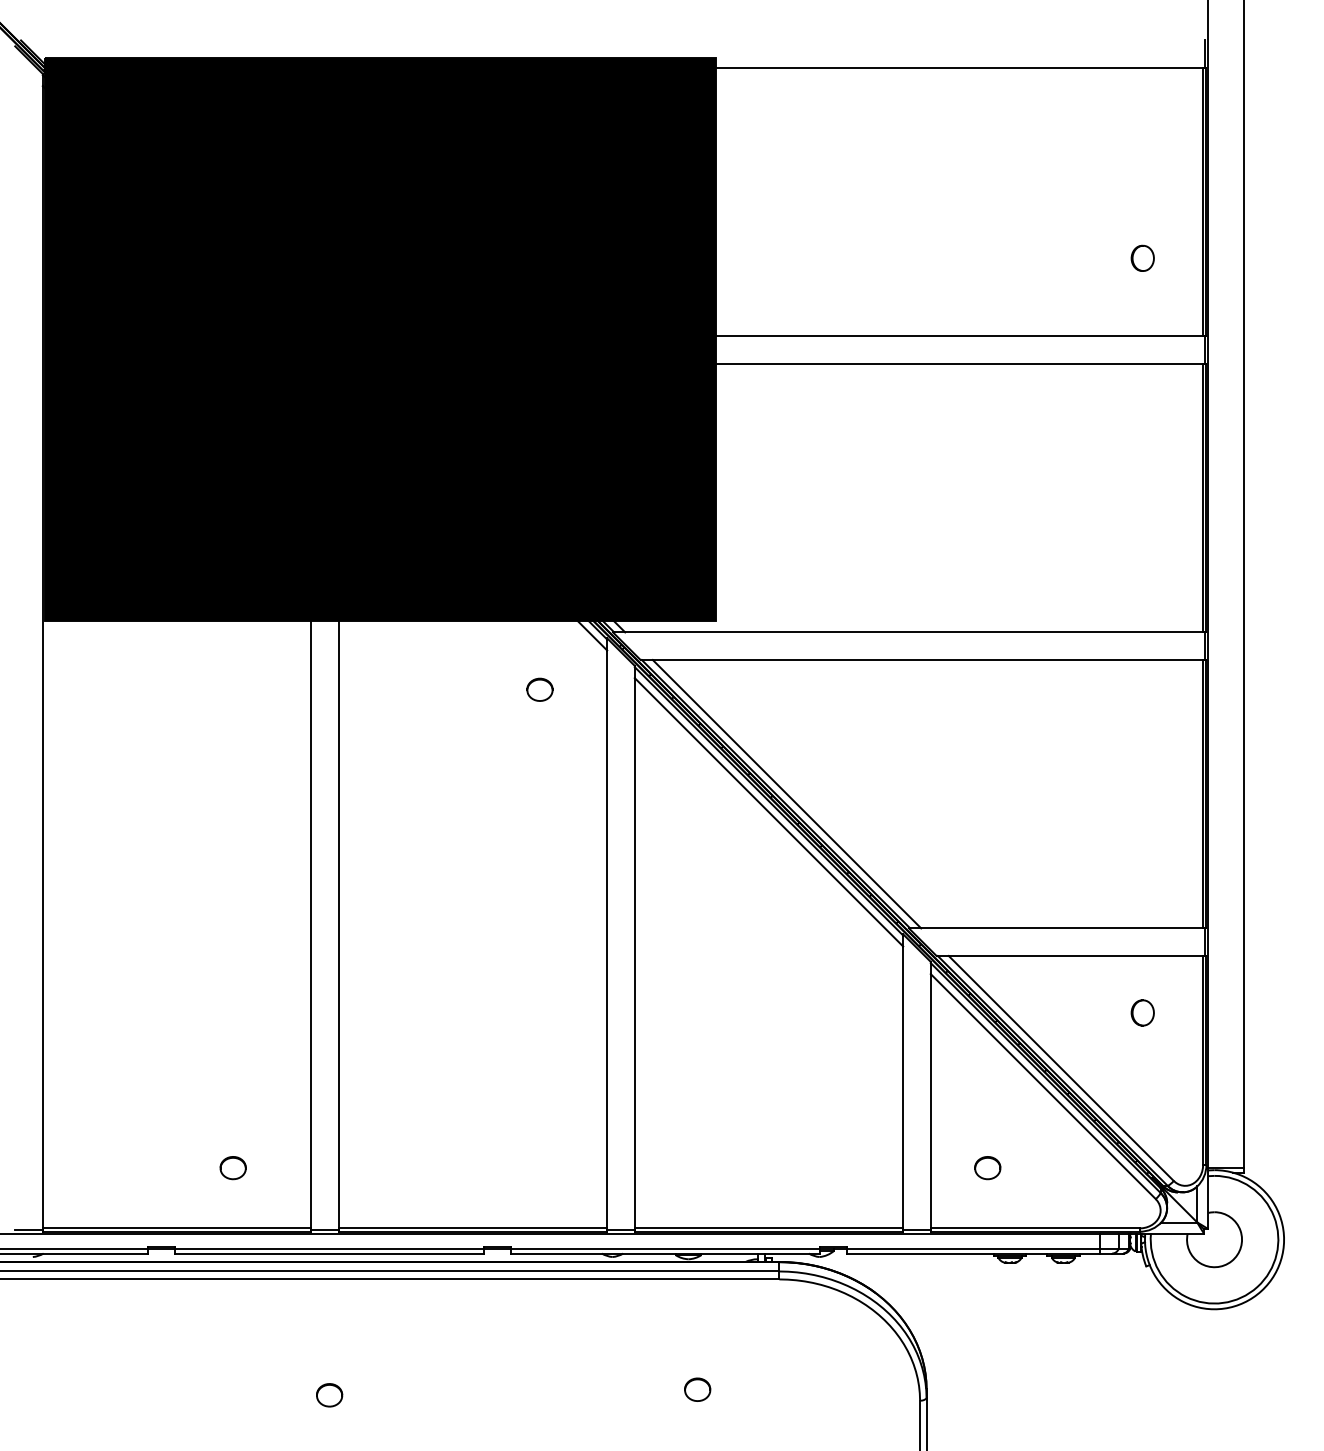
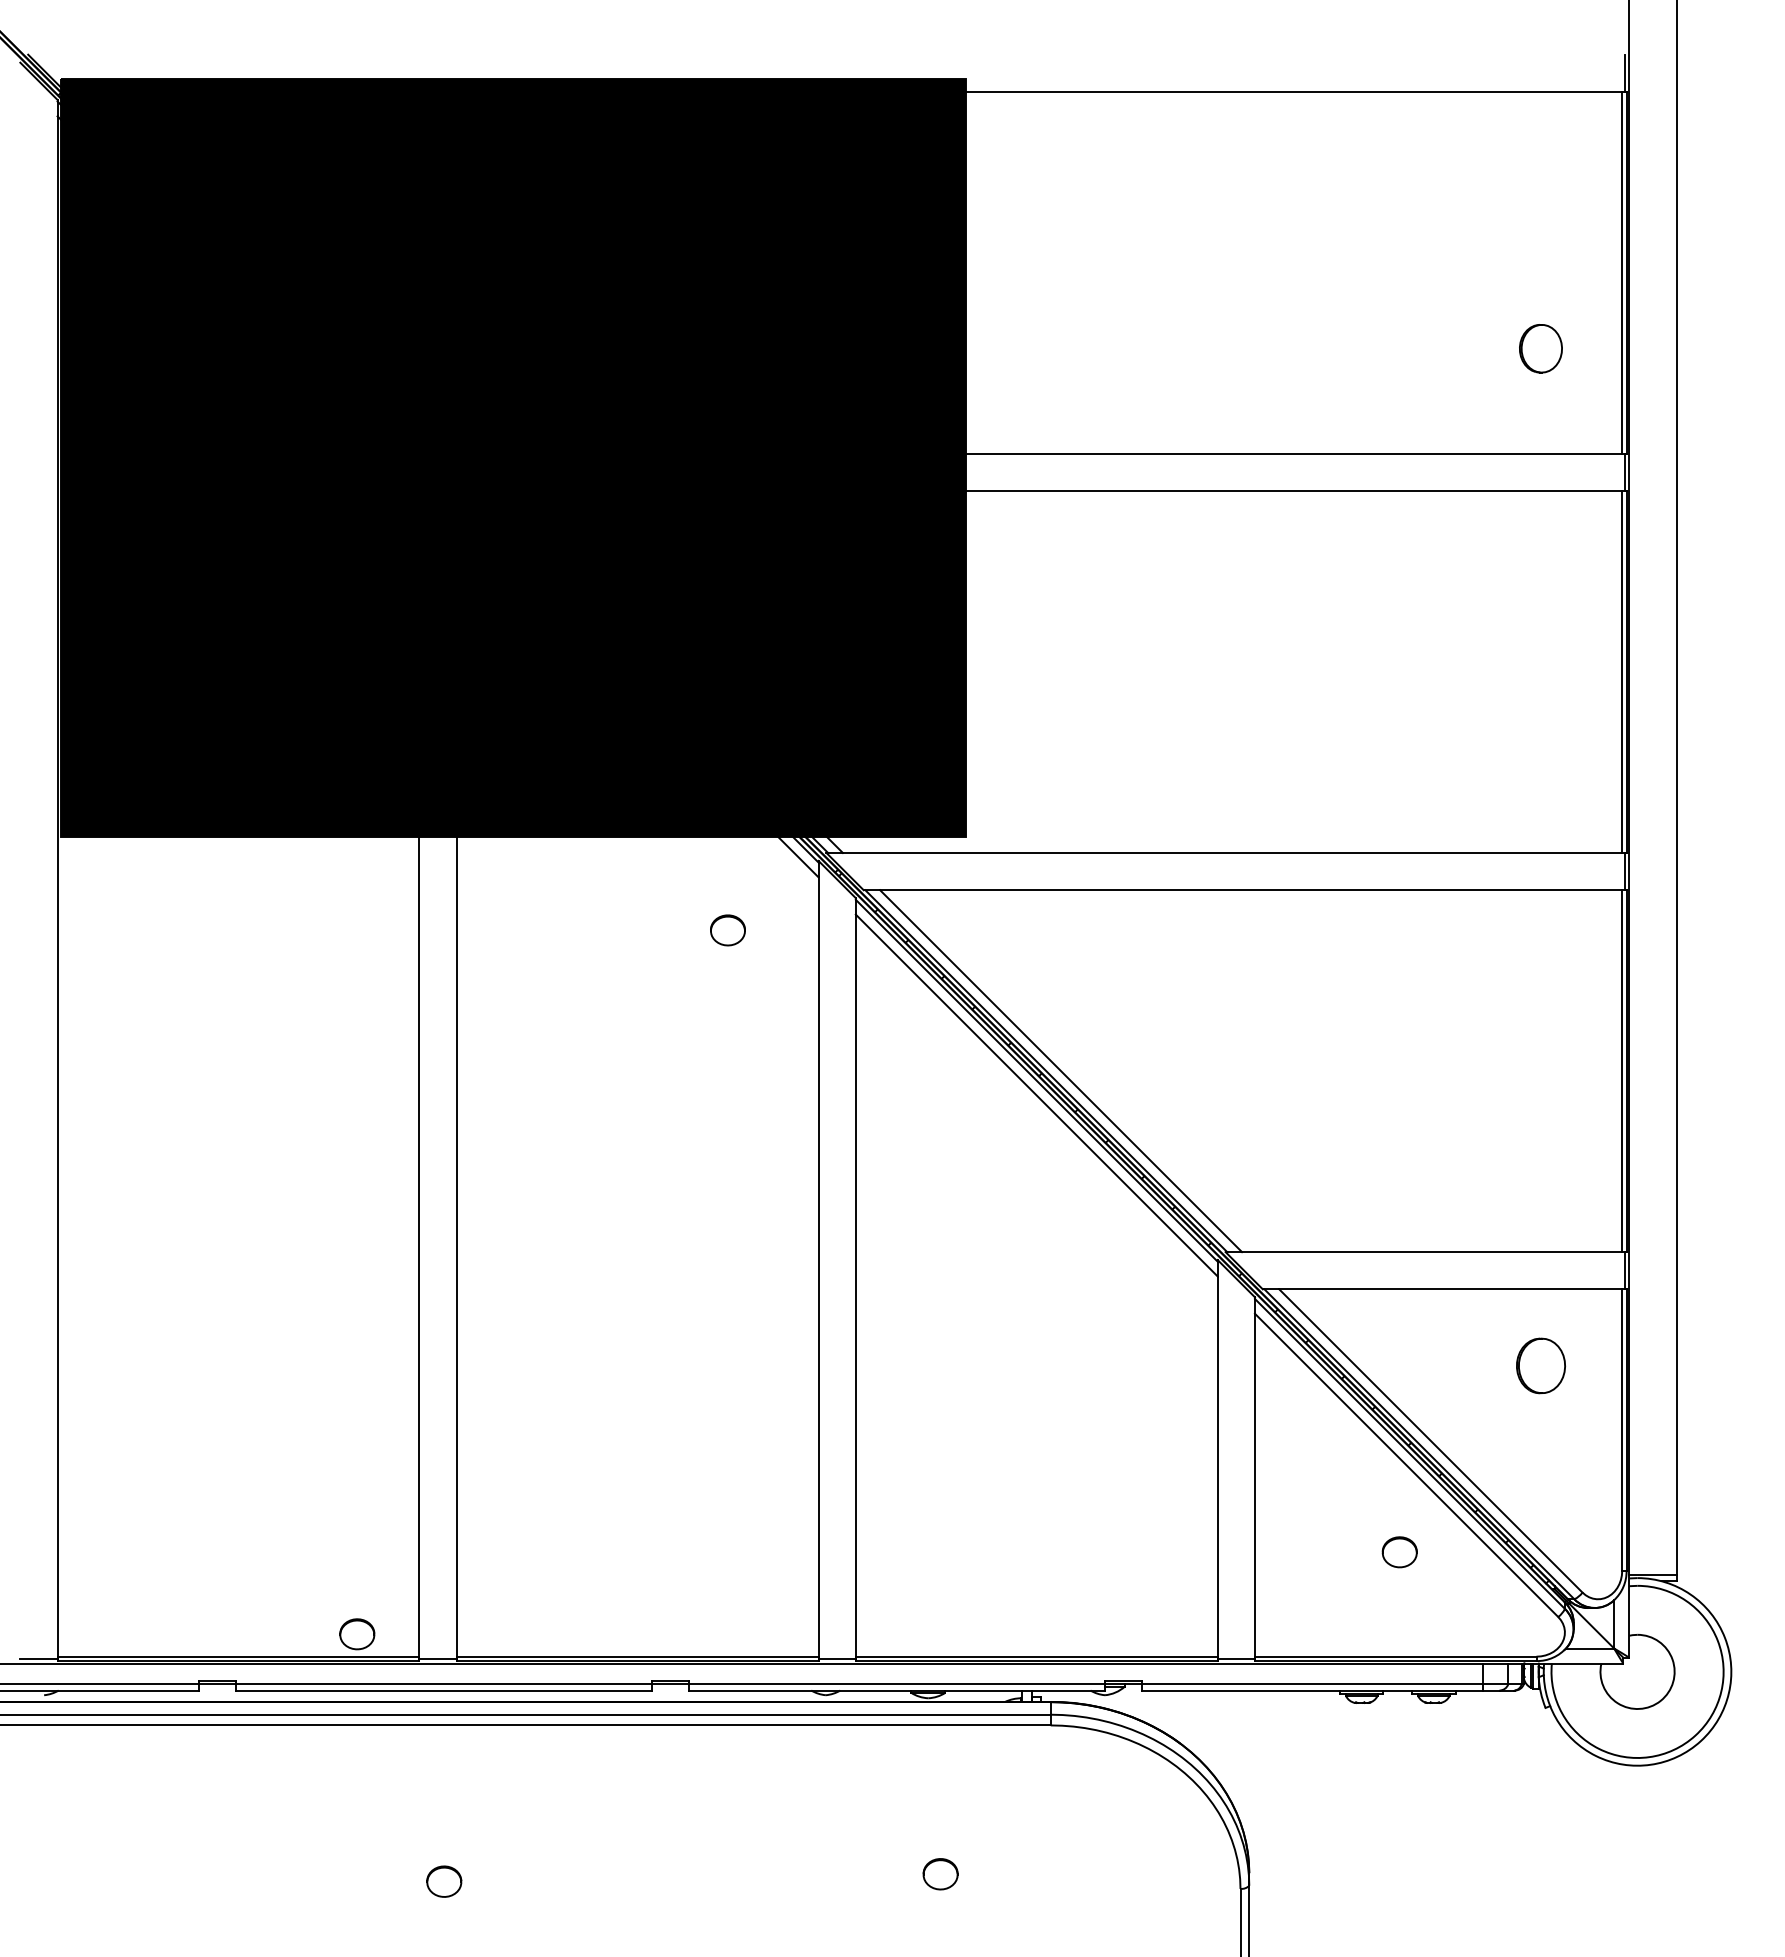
part: (1142, 258) -> (1540, 348), size x1.4
part: (1142, 1013) -> (1540, 1366), size x1.6
part: (233, 1168) -> (357, 1634), moved
part: (987, 1168) -> (1399, 1552), moved

